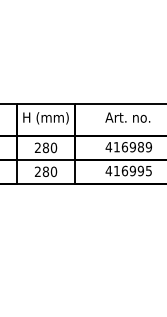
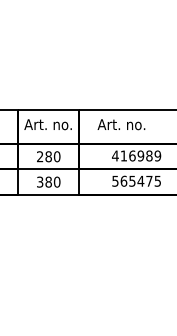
text: (45, 117) -> (48, 124), H (mm) -> Art. no.
text: (127, 117) -> (121, 124), moved
text: (124, 170) -> (131, 180), 416995 -> 565475
text: (38, 172) -> (40, 182), 280 -> 380

